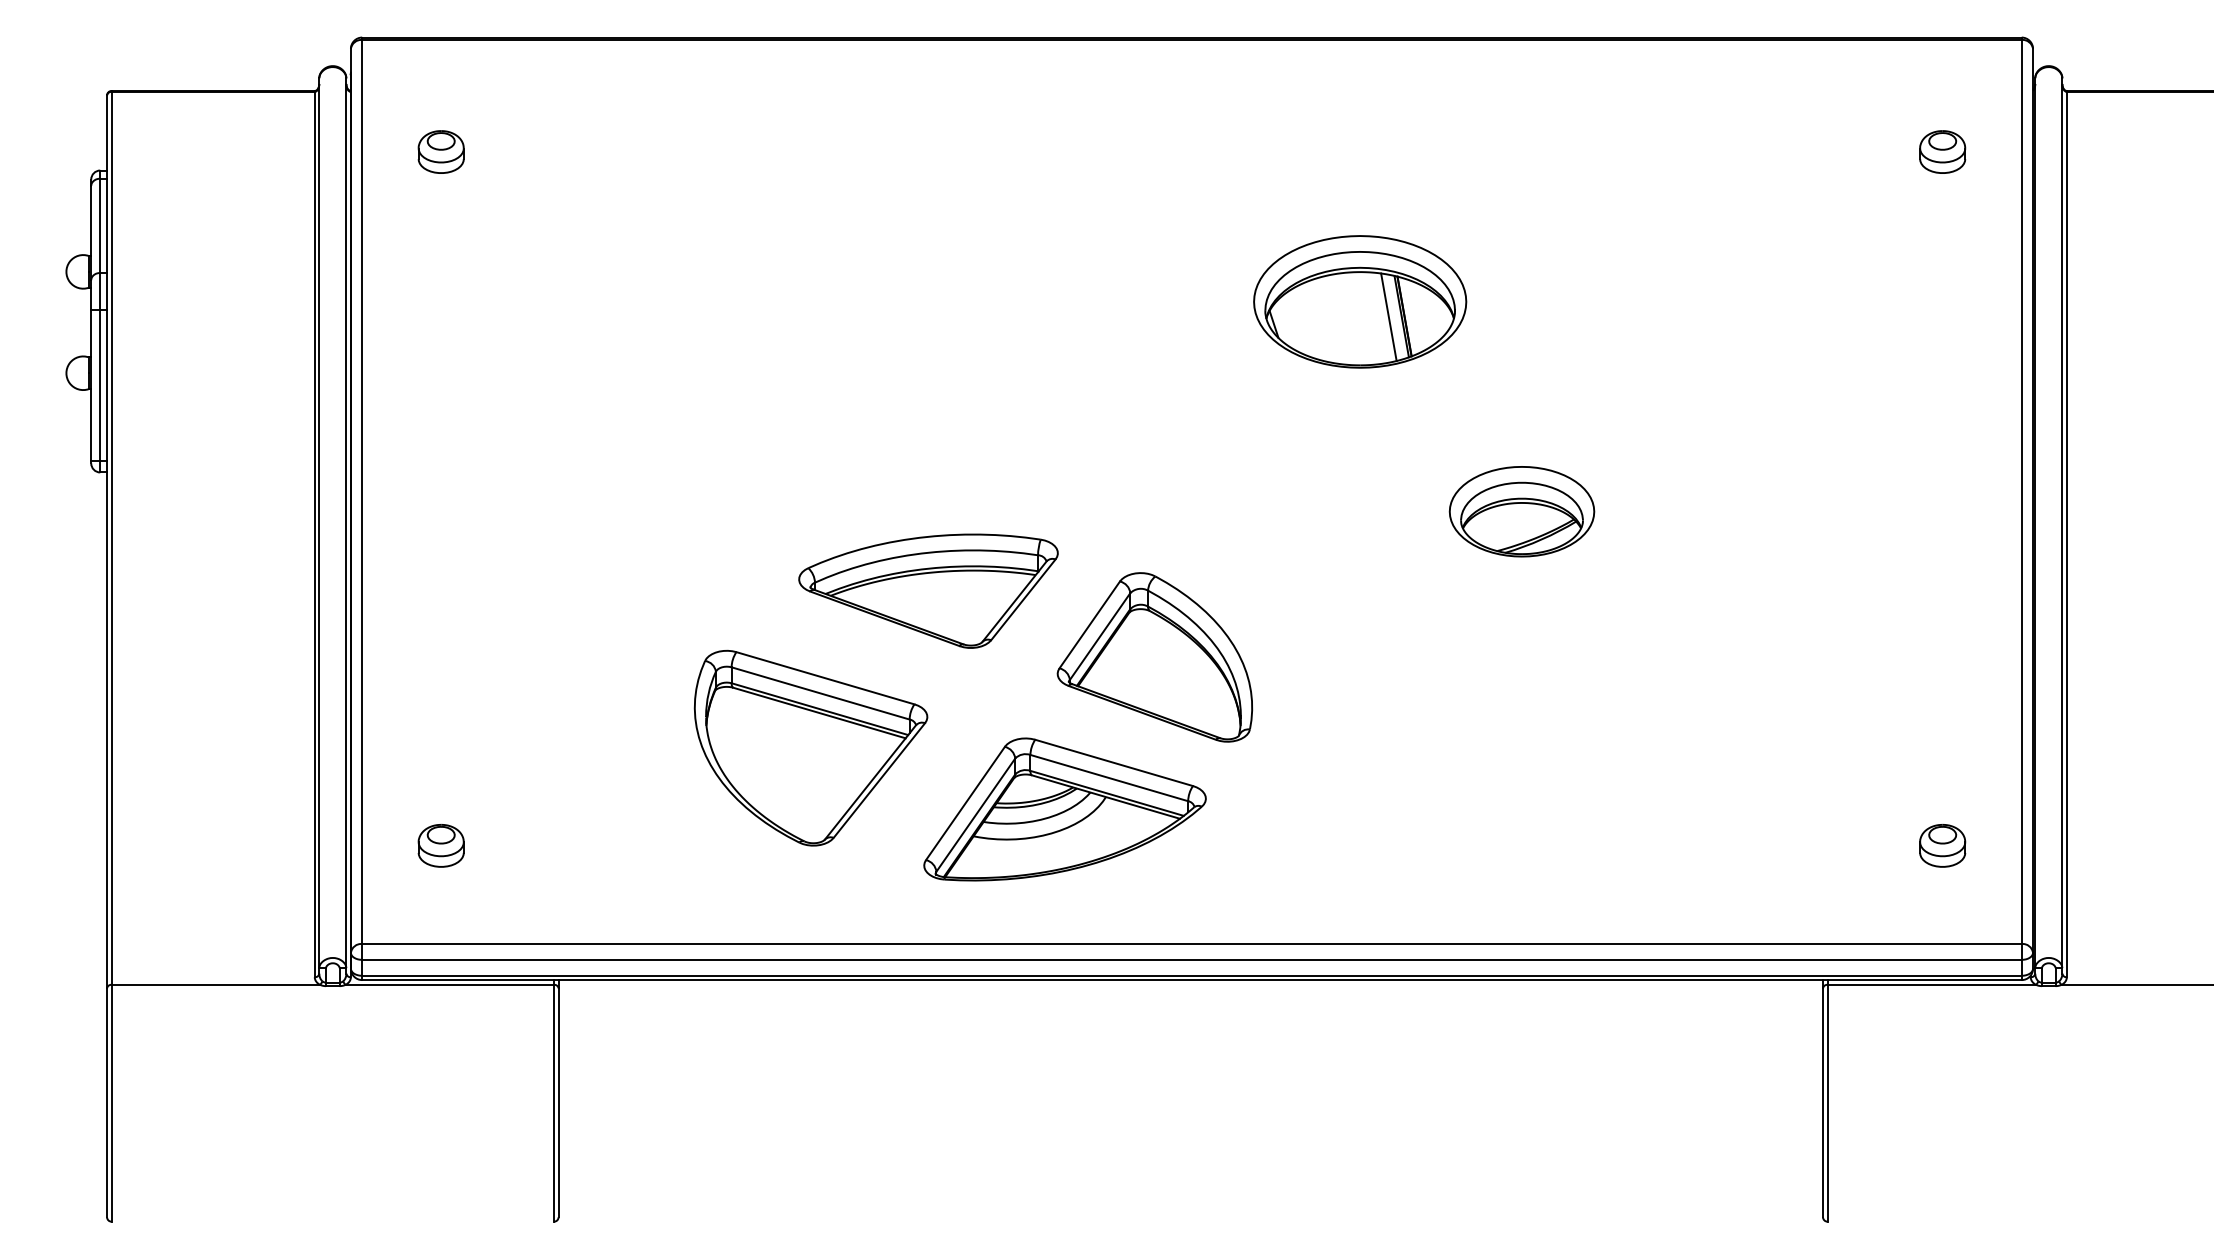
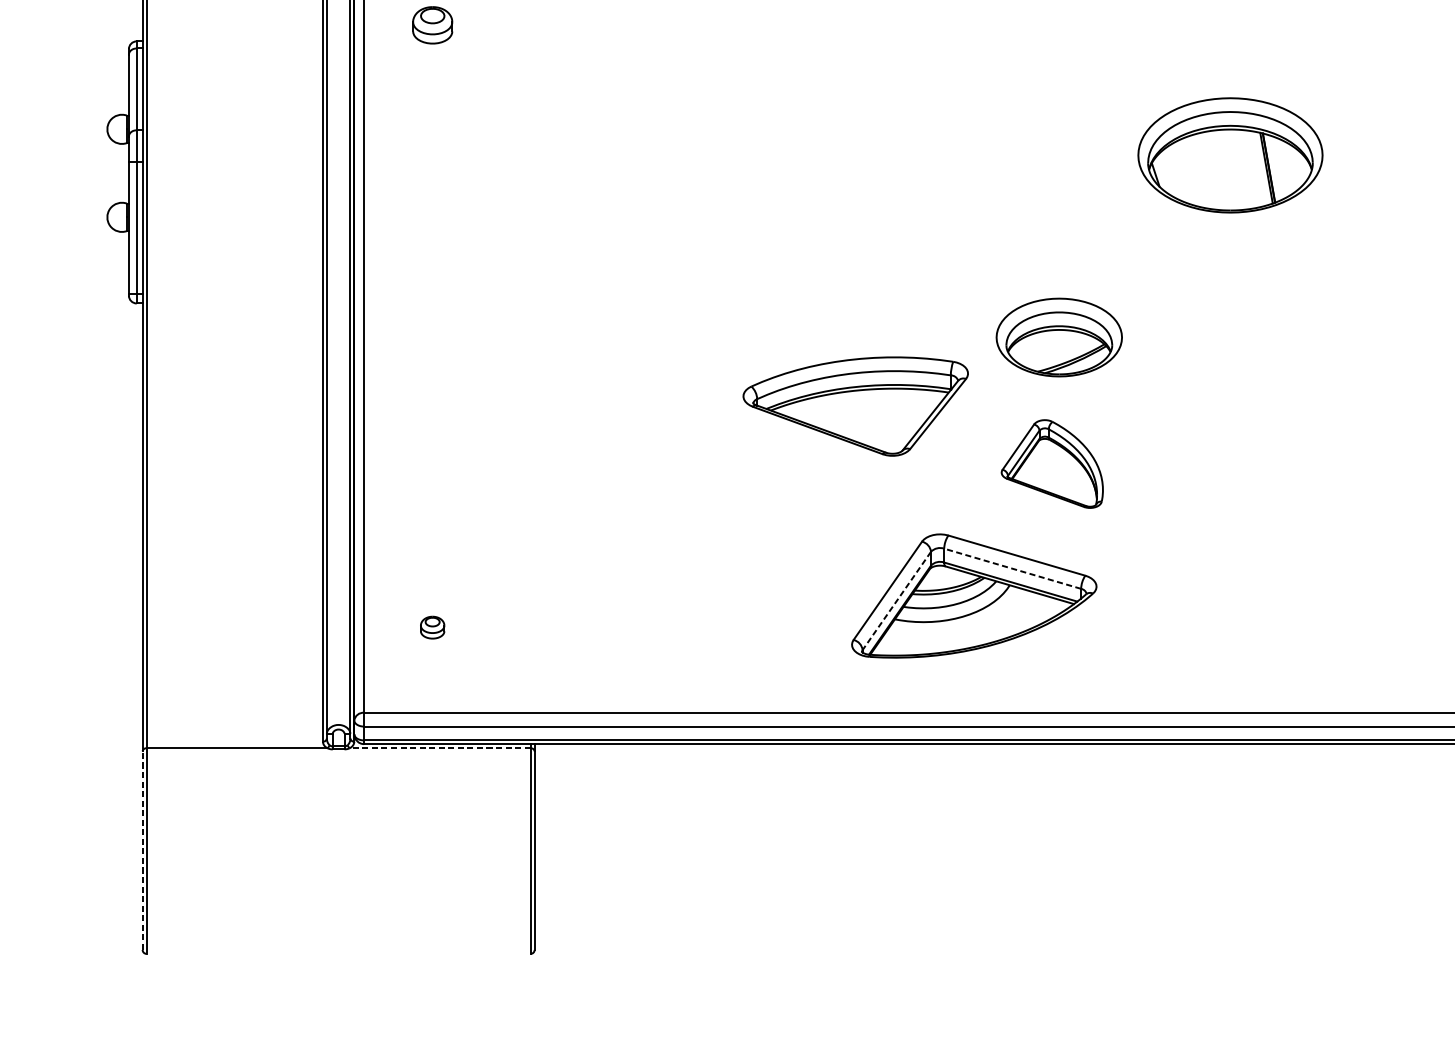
line: (1388, 316) -> (1255, 168), removed
part: (1521, 511) -> (1058, 337), moved
part: (1154, 657) -> (1051, 464), size x0.6
part: (810, 747) -> (753, 542), removed
line: (1108, 777) -> (1011, 568), solid -> dashed
line: (975, 815) -> (896, 601), solid -> dashed
part: (440, 845) -> (432, 627), size x0.6
line: (449, 984) -> (439, 747), solid -> dashed
line: (107, 1102) -> (143, 850), solid -> dashed

